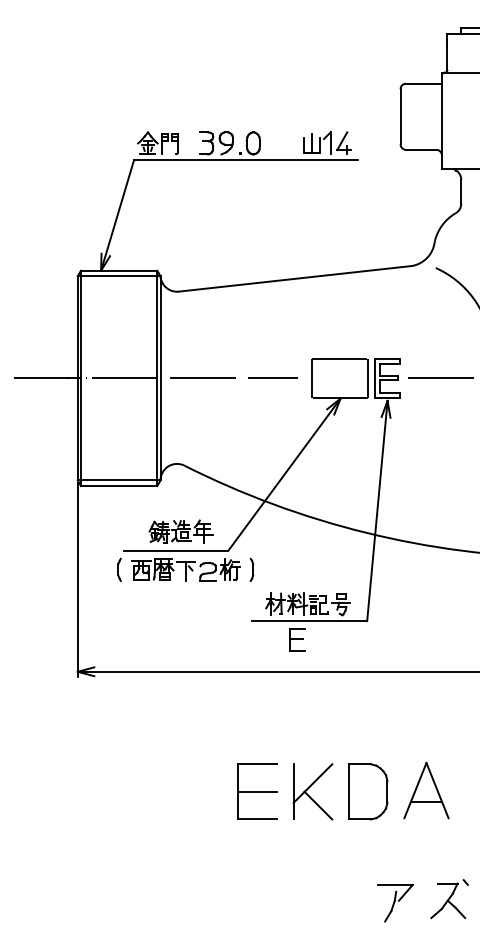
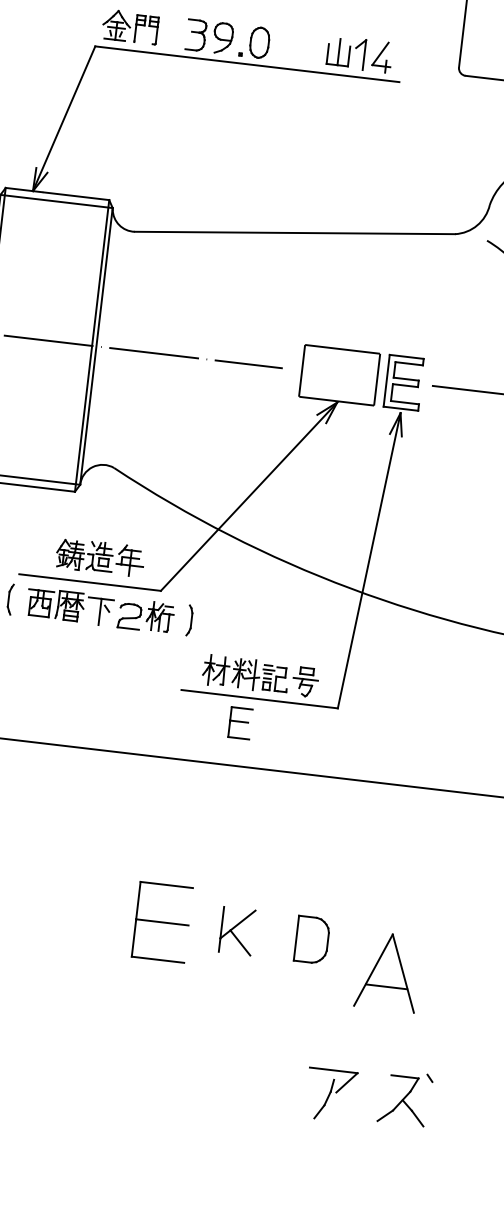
part: (426, 790) -> (388, 971), moved
part: (312, 791) -> (236, 930), size x0.6
part: (368, 791) -> (312, 939), size x0.6

